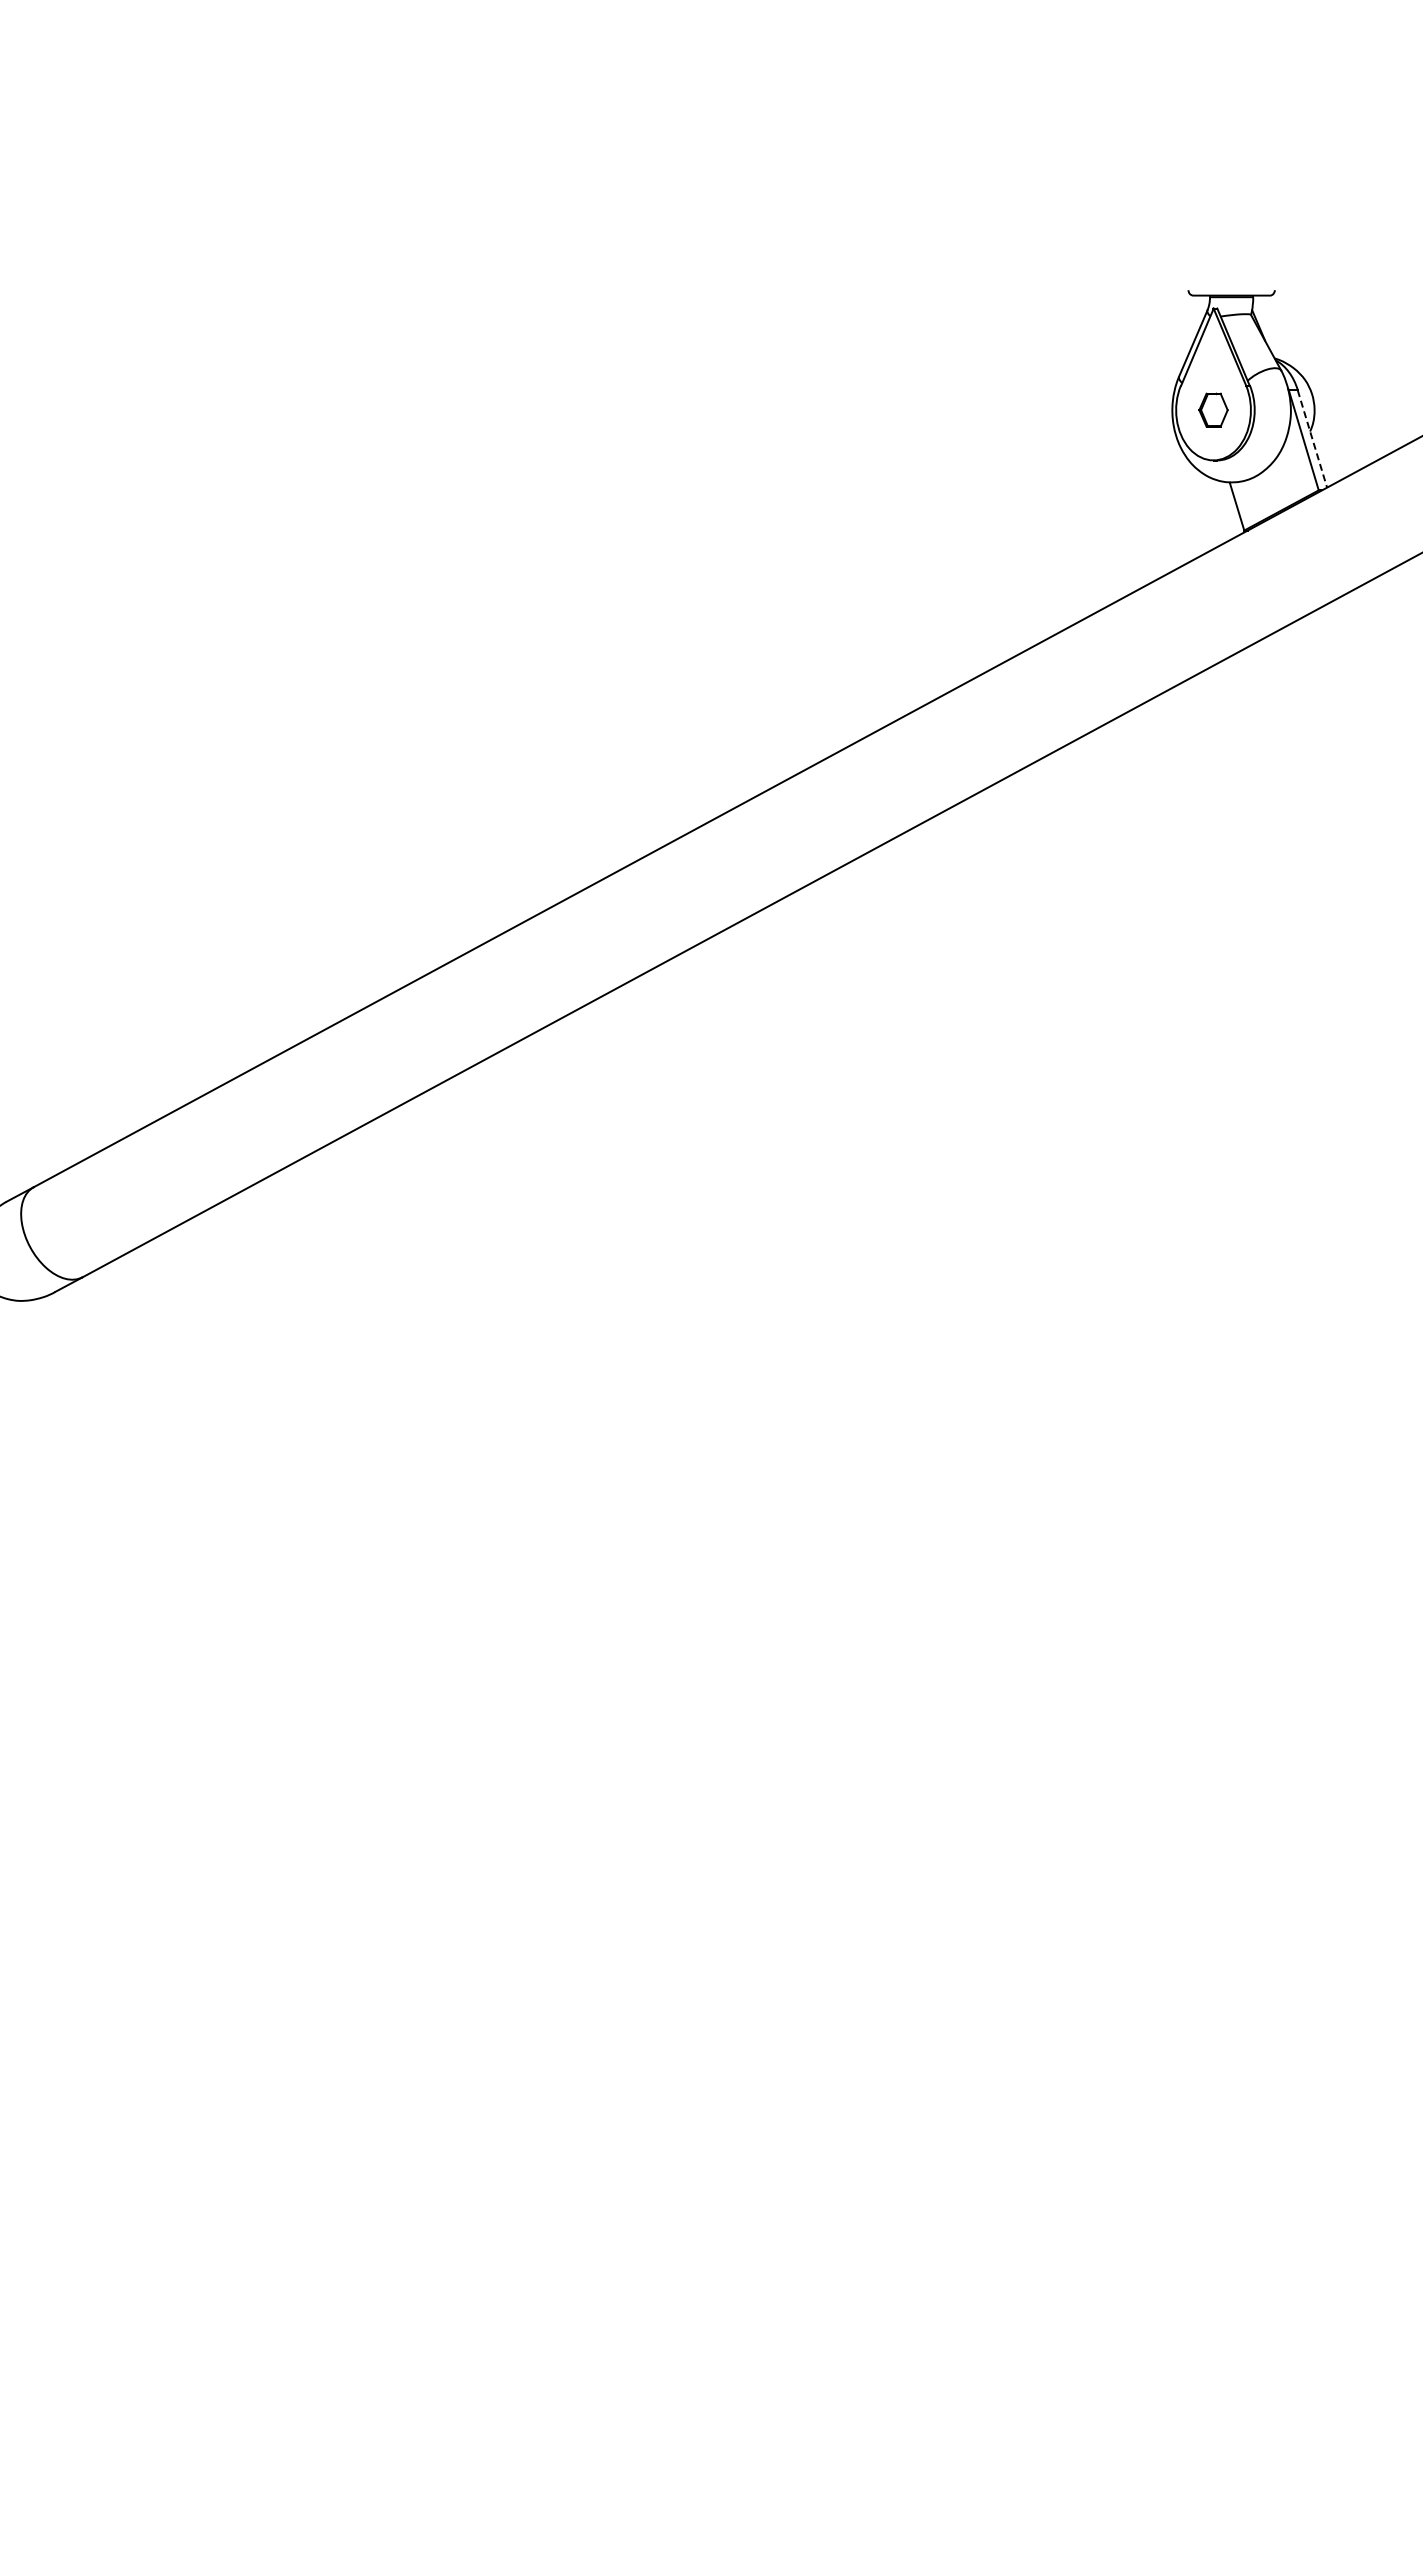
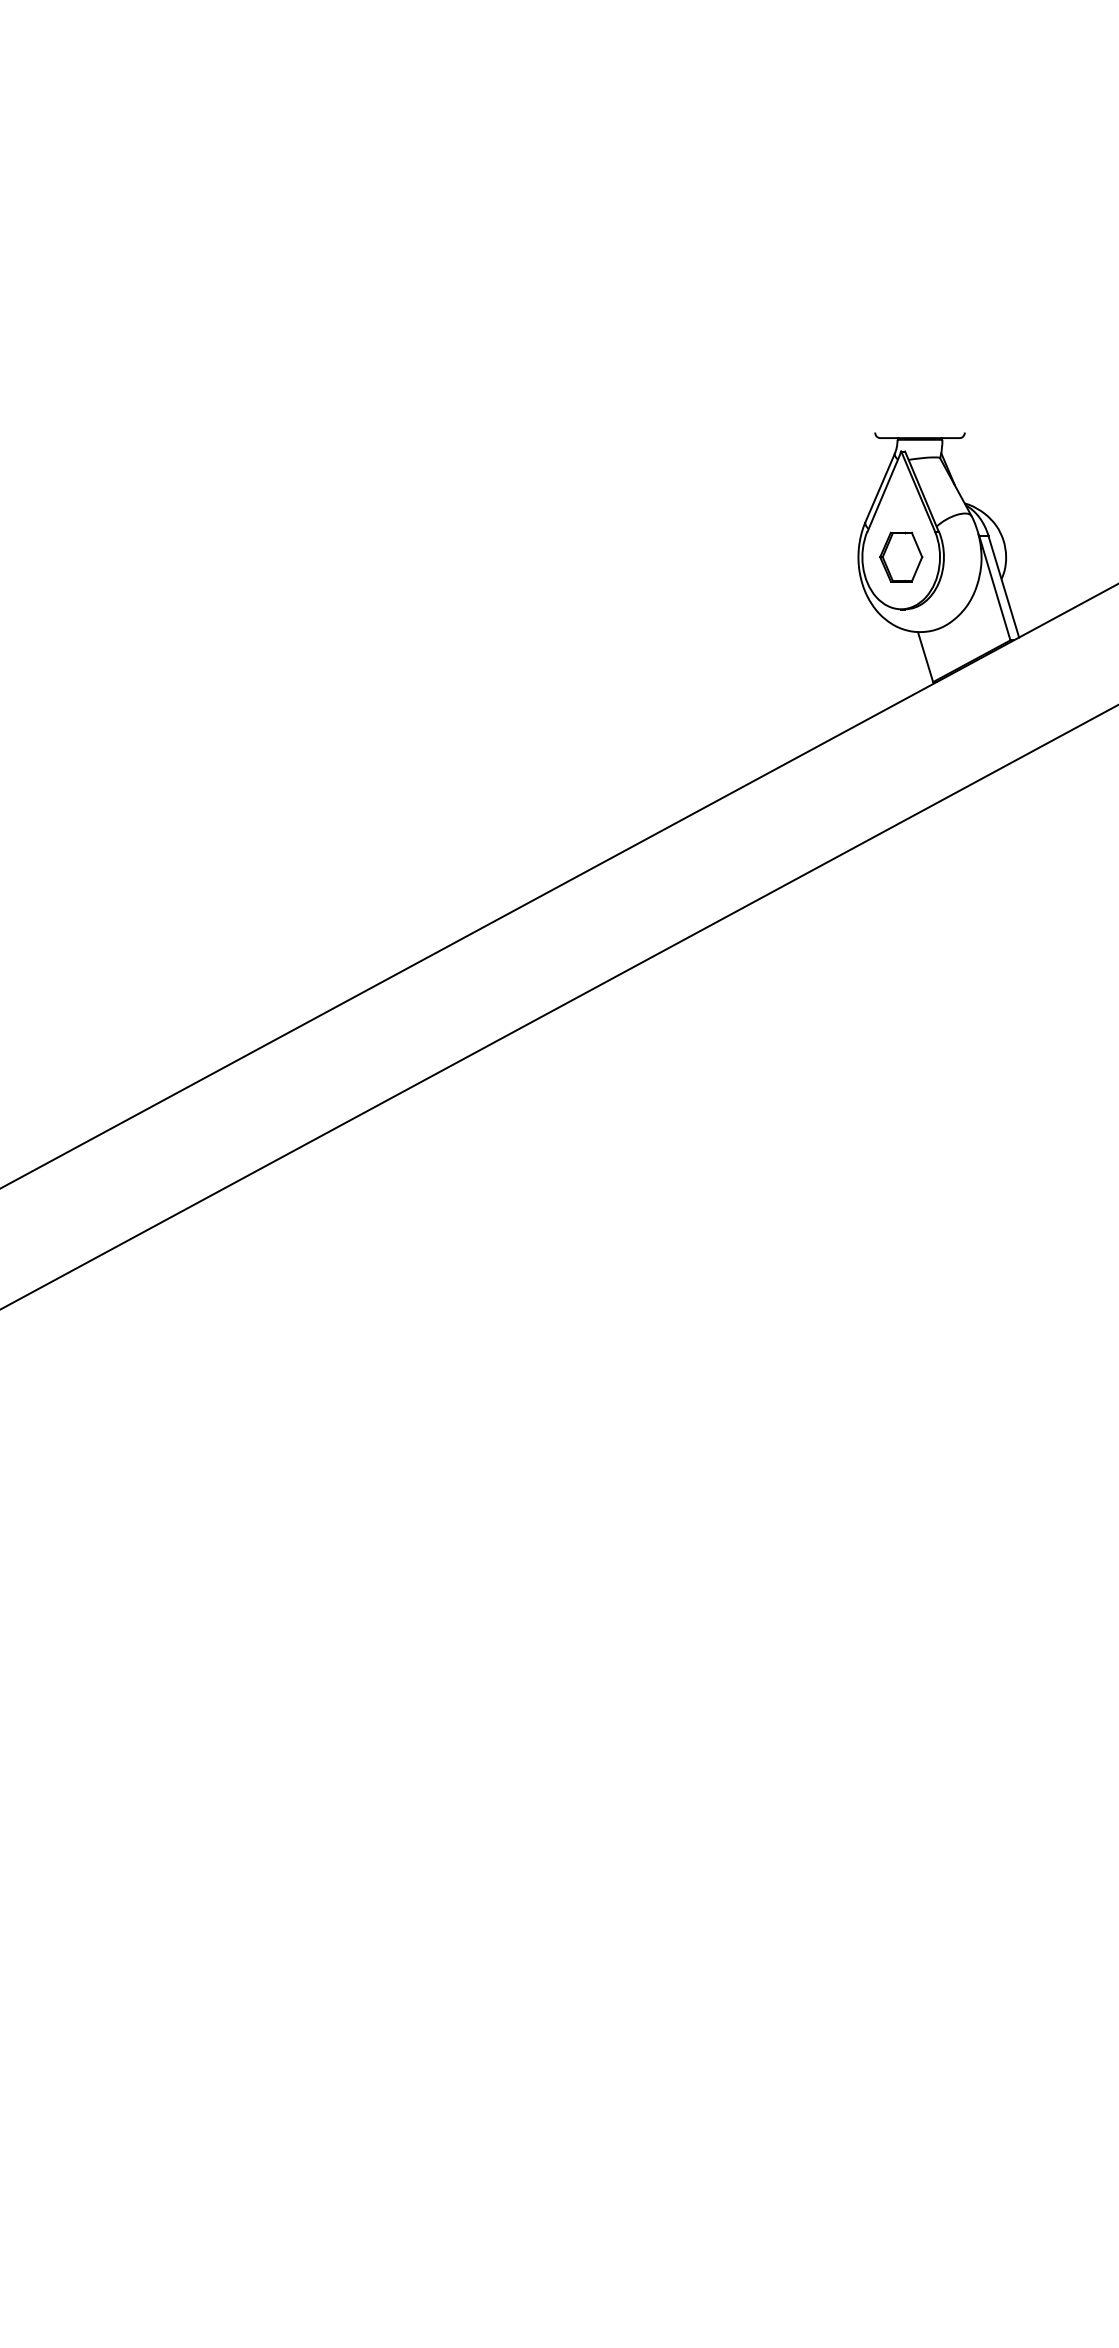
part: (1213, 409) -> (901, 556), size x1.43
line: (1312, 438) -> (1003, 586), dashed -> solid

